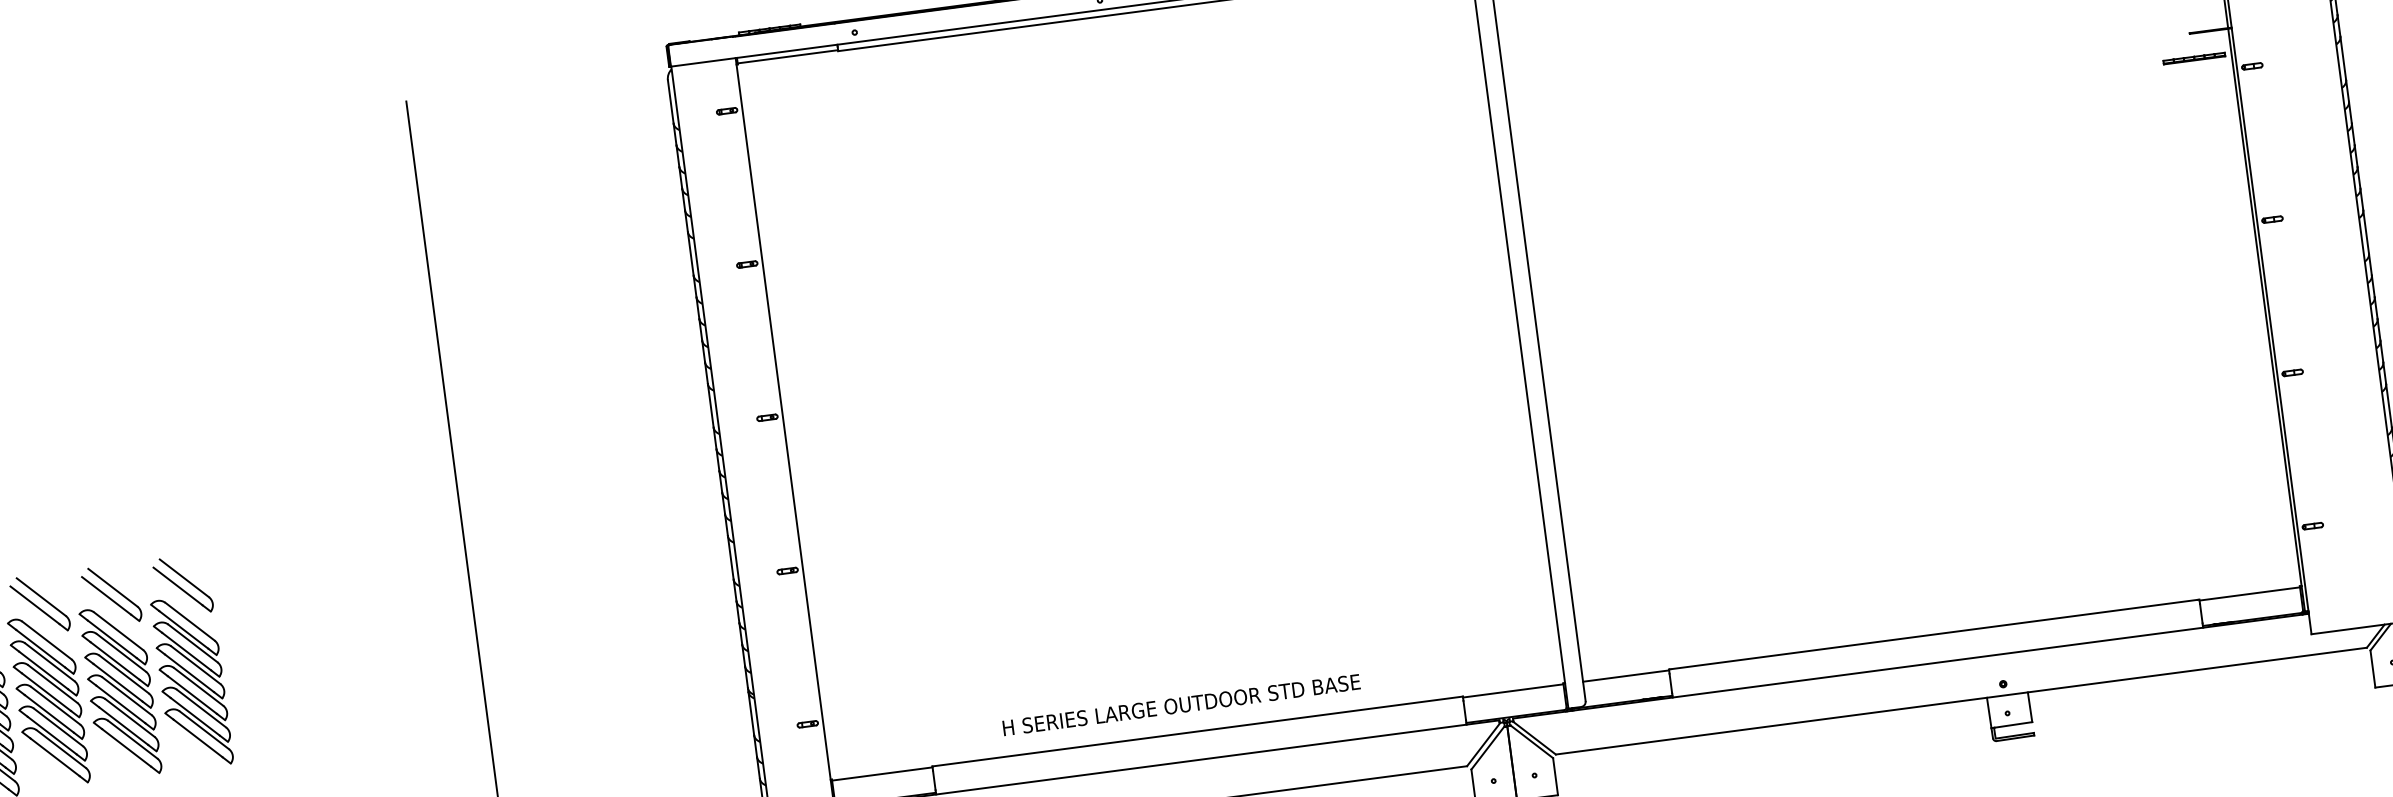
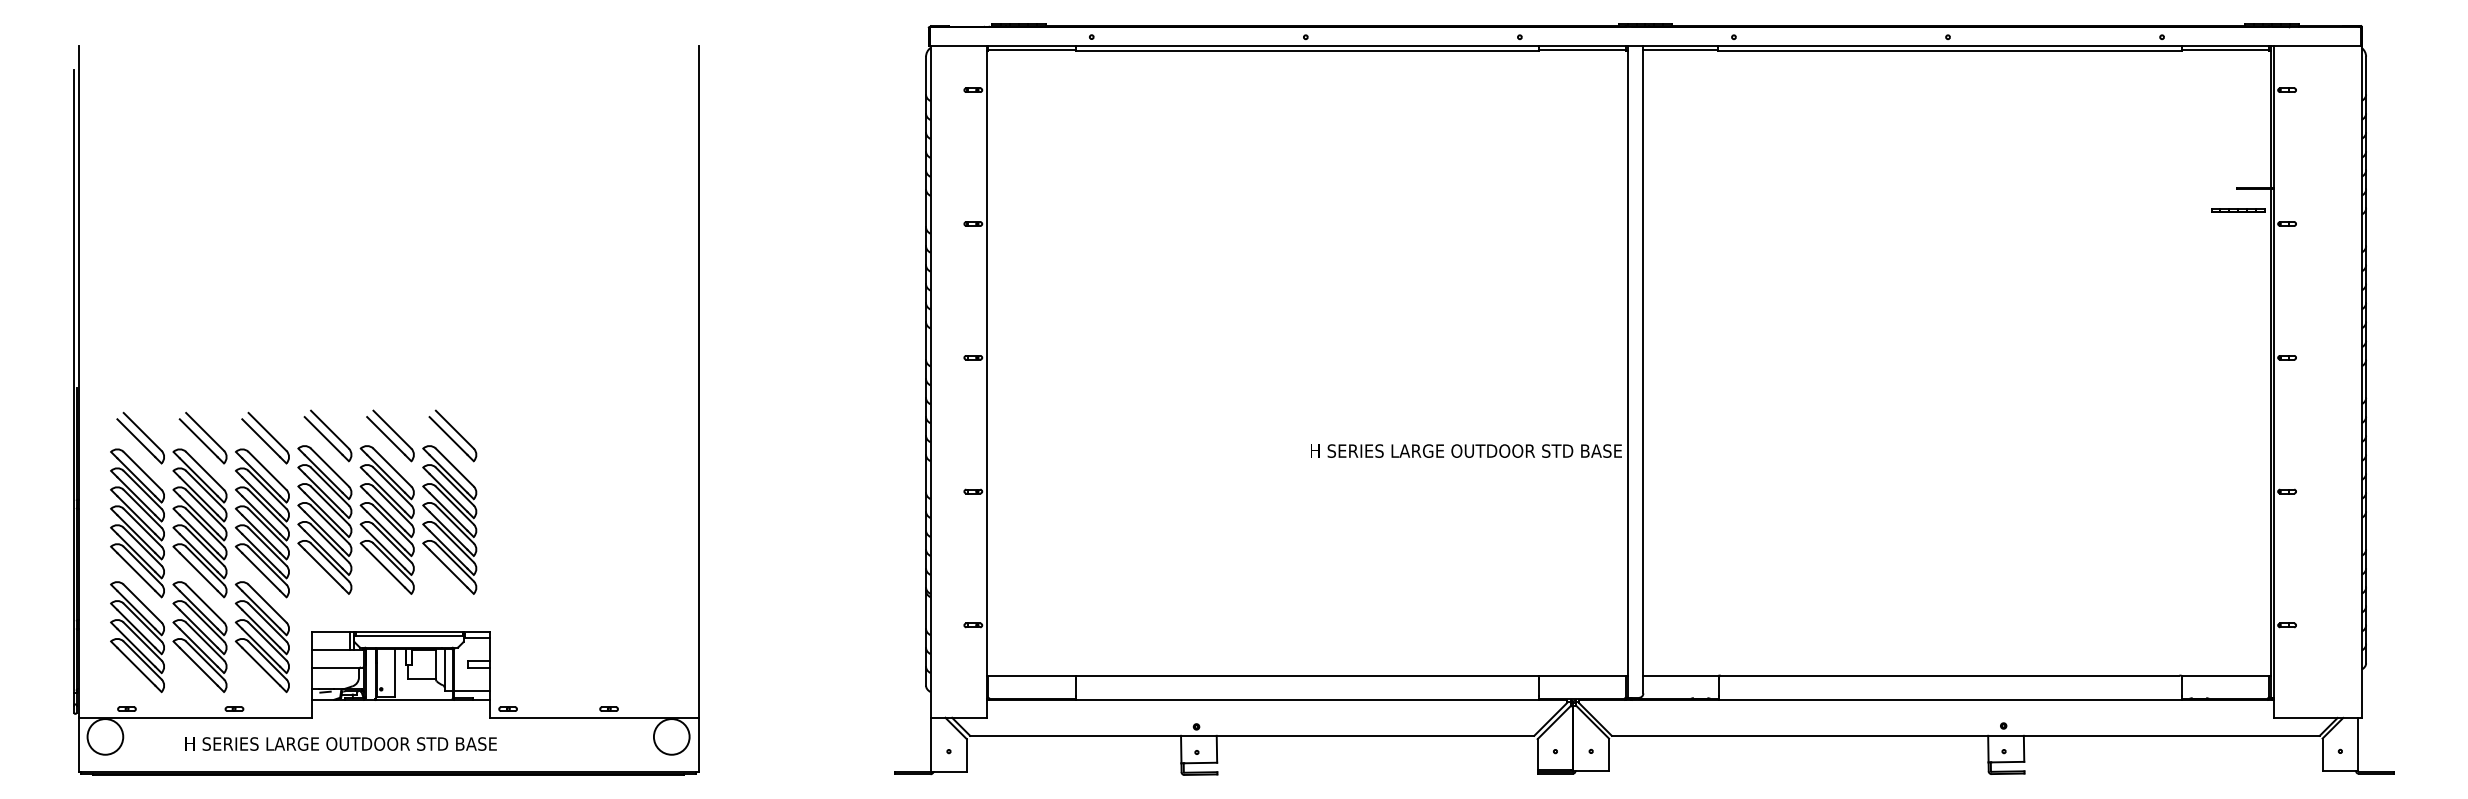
text: (1181, 704) -> (1466, 450), moved

